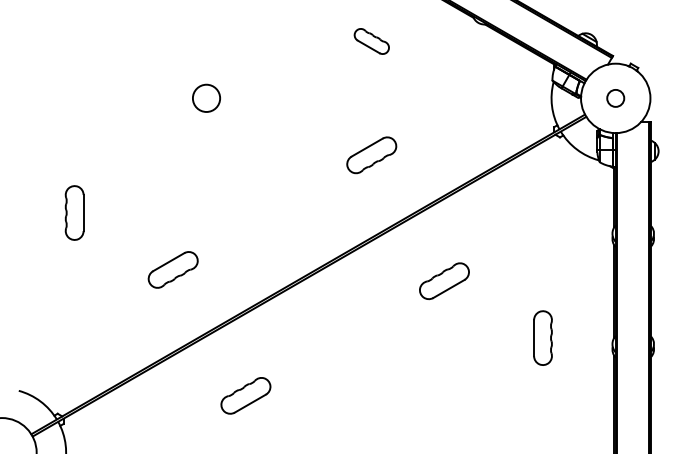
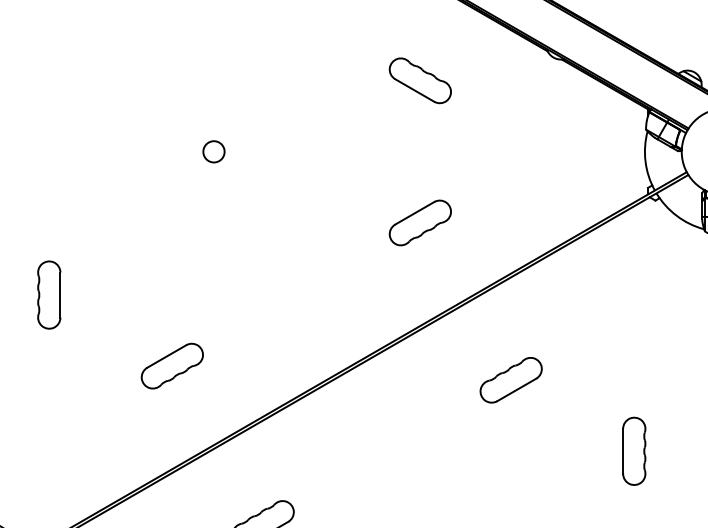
part: (371, 41) -> (420, 80), size x1.43
circle: (206, 97) -> (213, 150), size x0.62

